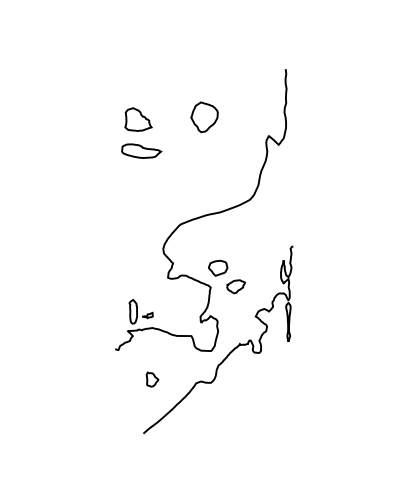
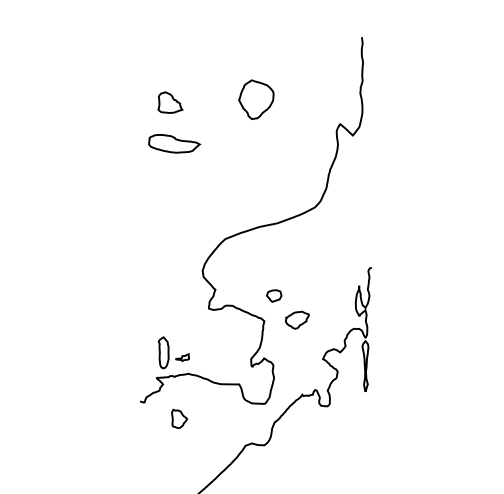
part: (138, 119) -> (170, 102), size x0.7
part: (218, 267) -> (274, 295), size x0.6
part: (152, 379) -> (179, 418), moved

